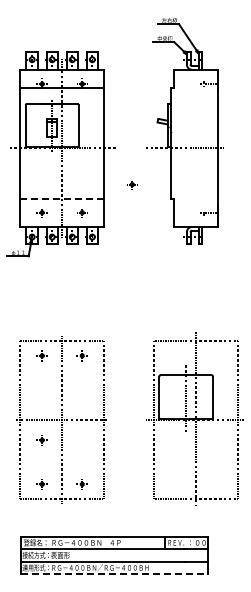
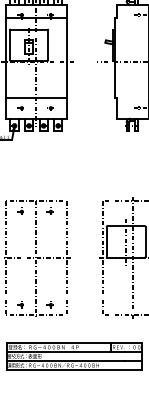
part: (132, 185) -> (87, 88), removed
line: (62, 198) -> (36, 97), dashed -> solid
part: (41, 440) -> (21, 273), removed
line: (114, 574) -> (74, 370), dashed -> solid

